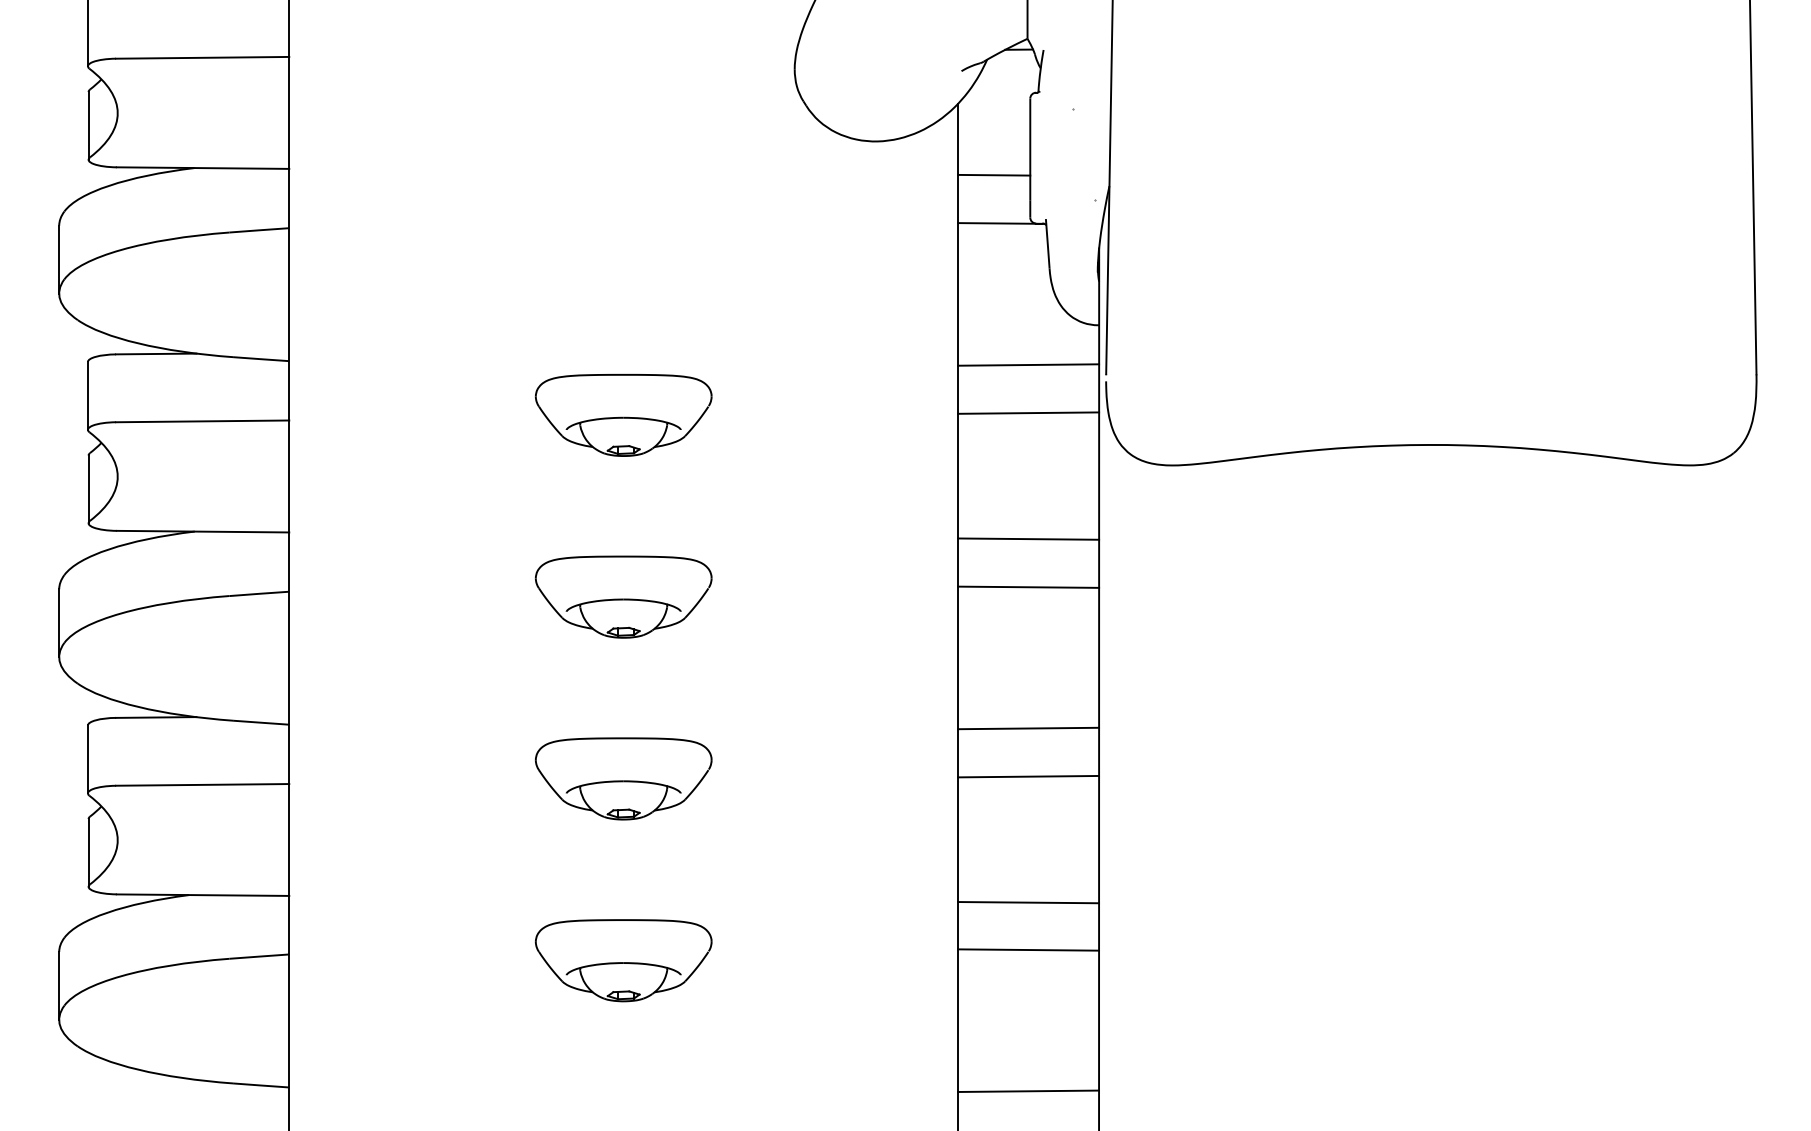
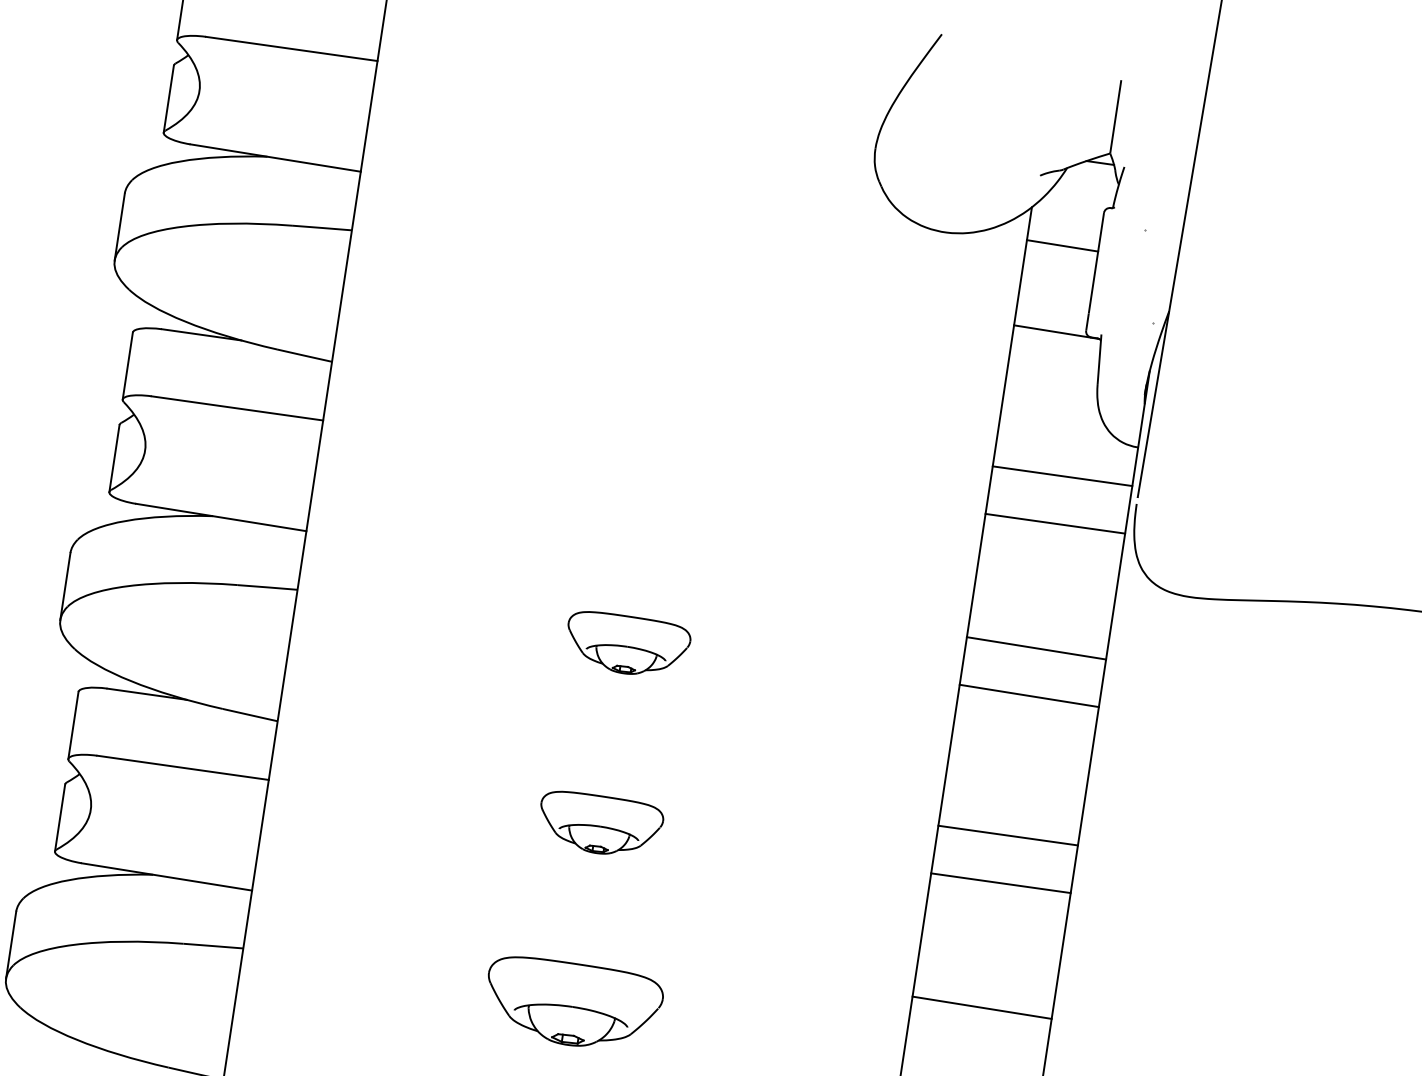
line: (994, 174) -> (1062, 245), moved
part: (623, 415) -> (654, 465), removed
part: (623, 596) -> (627, 644), size x0.7
part: (623, 778) -> (600, 824), size x0.7
line: (1028, 949) -> (974, 1054), removed

